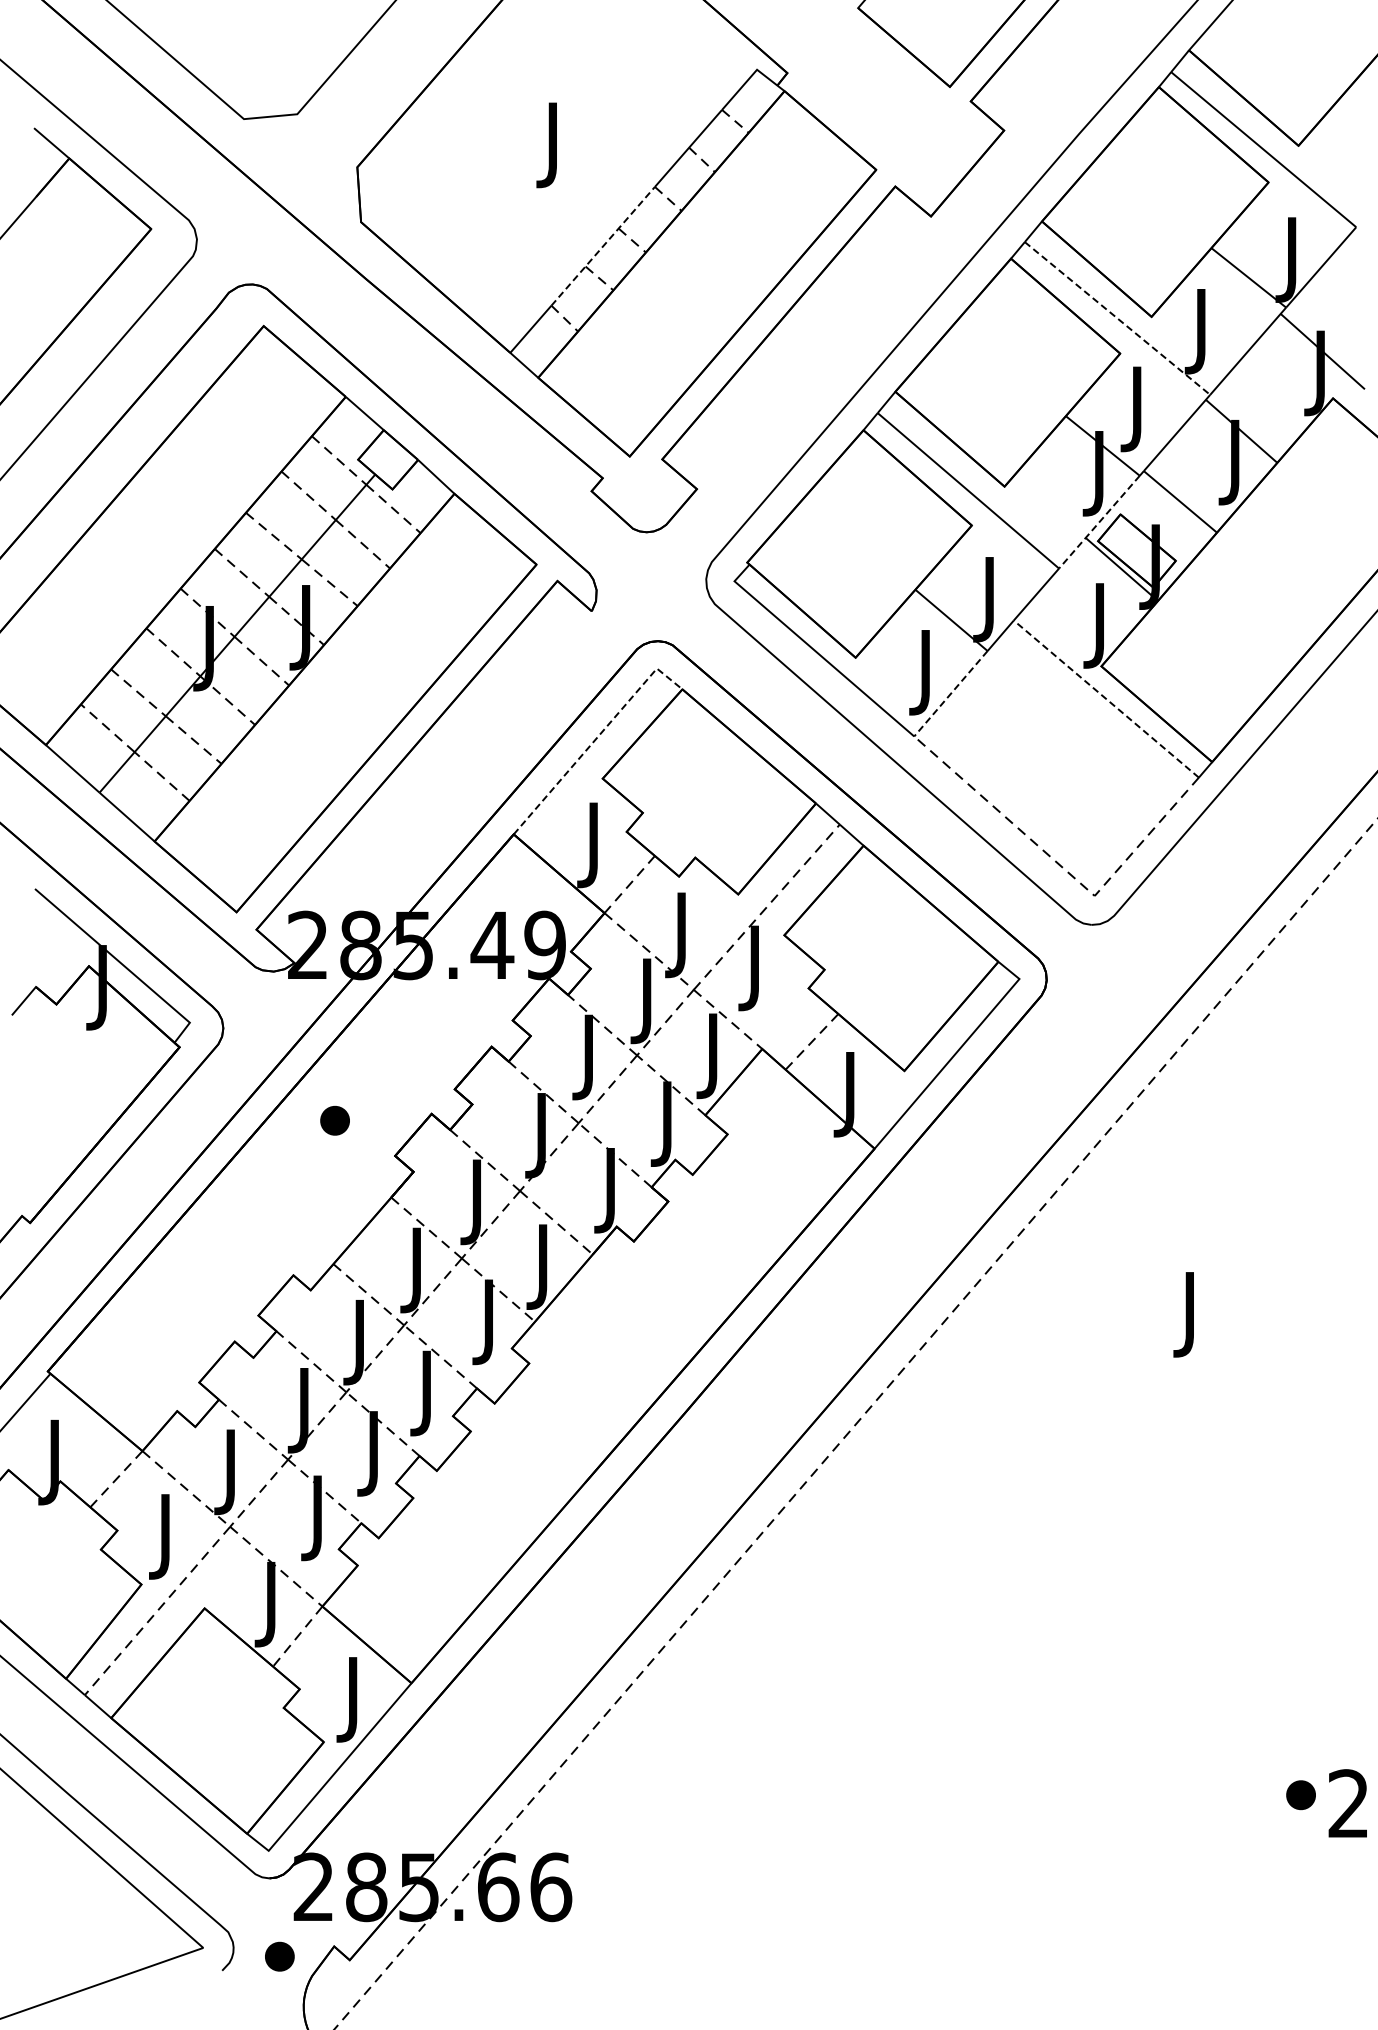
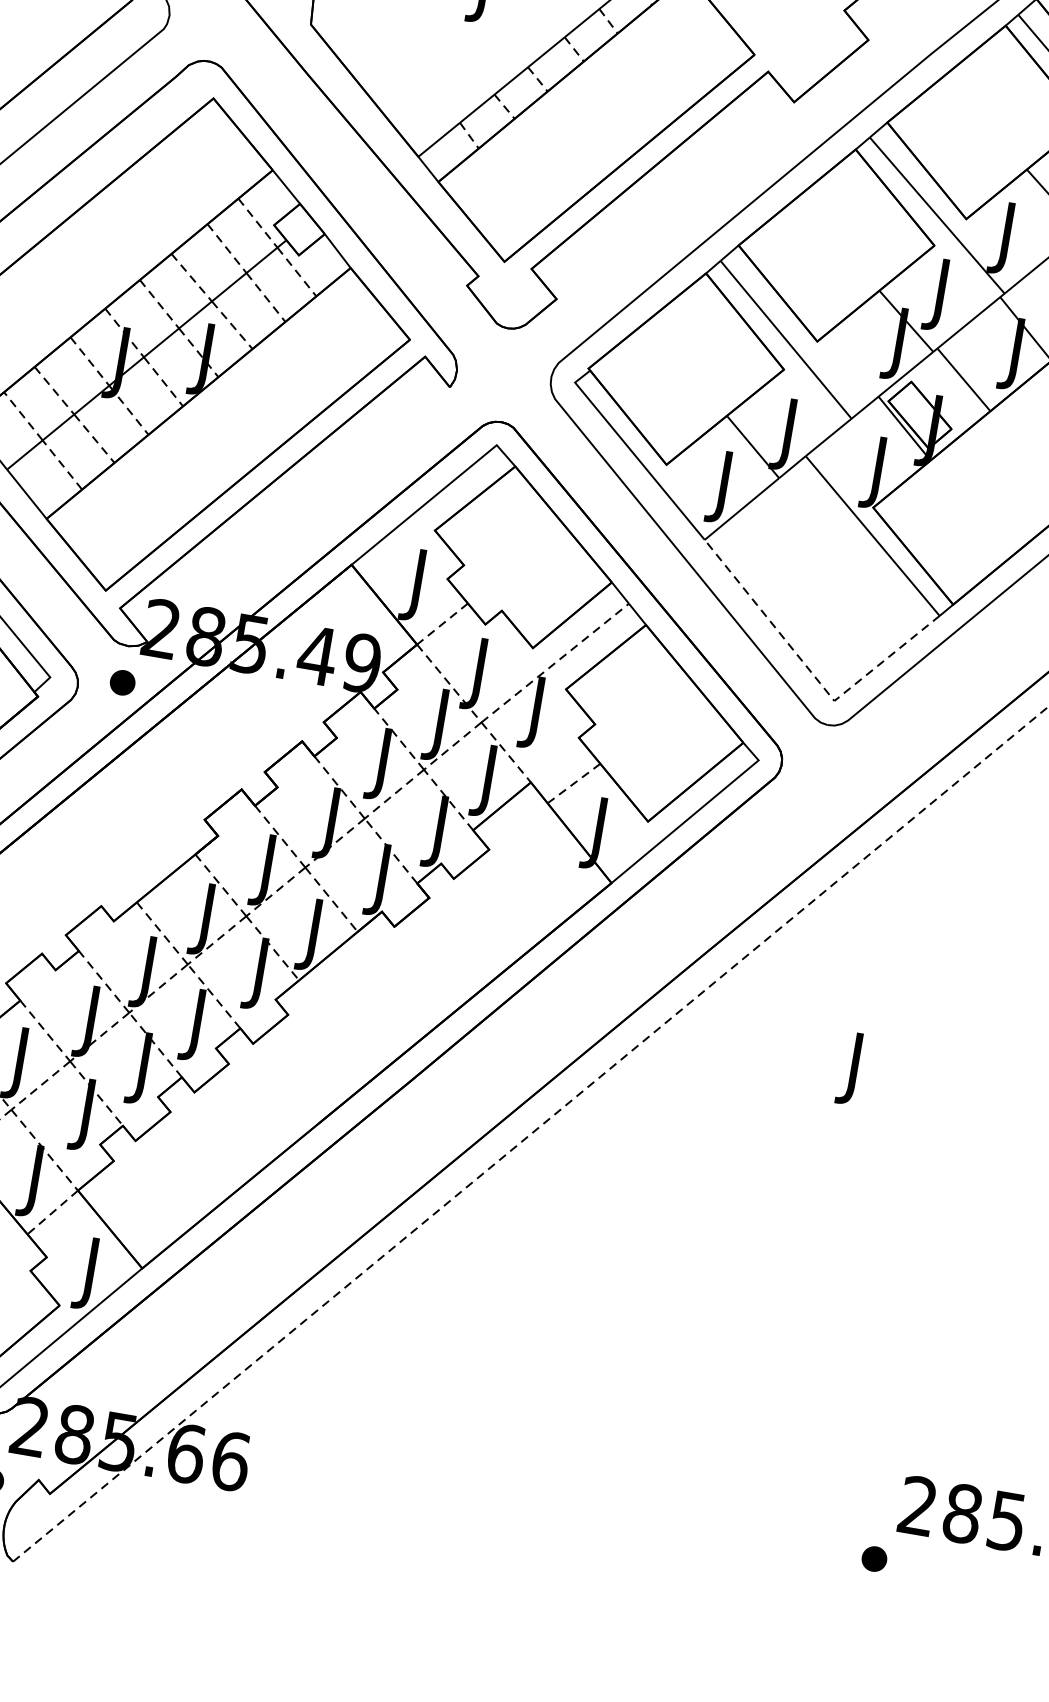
line: (603, 246) -> (512, 80), dashed -> solid
line: (1117, 318) -> (937, 215), dashed -> solid
line: (1099, 522) -> (892, 385), dashed -> solid
line: (950, 694) -> (741, 509), dashed -> solid
line: (1105, 698) -> (872, 535), dashed -> solid
line: (596, 738) -> (435, 495), dashed -> solid
part: (334, 1120) -> (122, 682), moved
part: (1300, 1795) -> (873, 1559), moved

